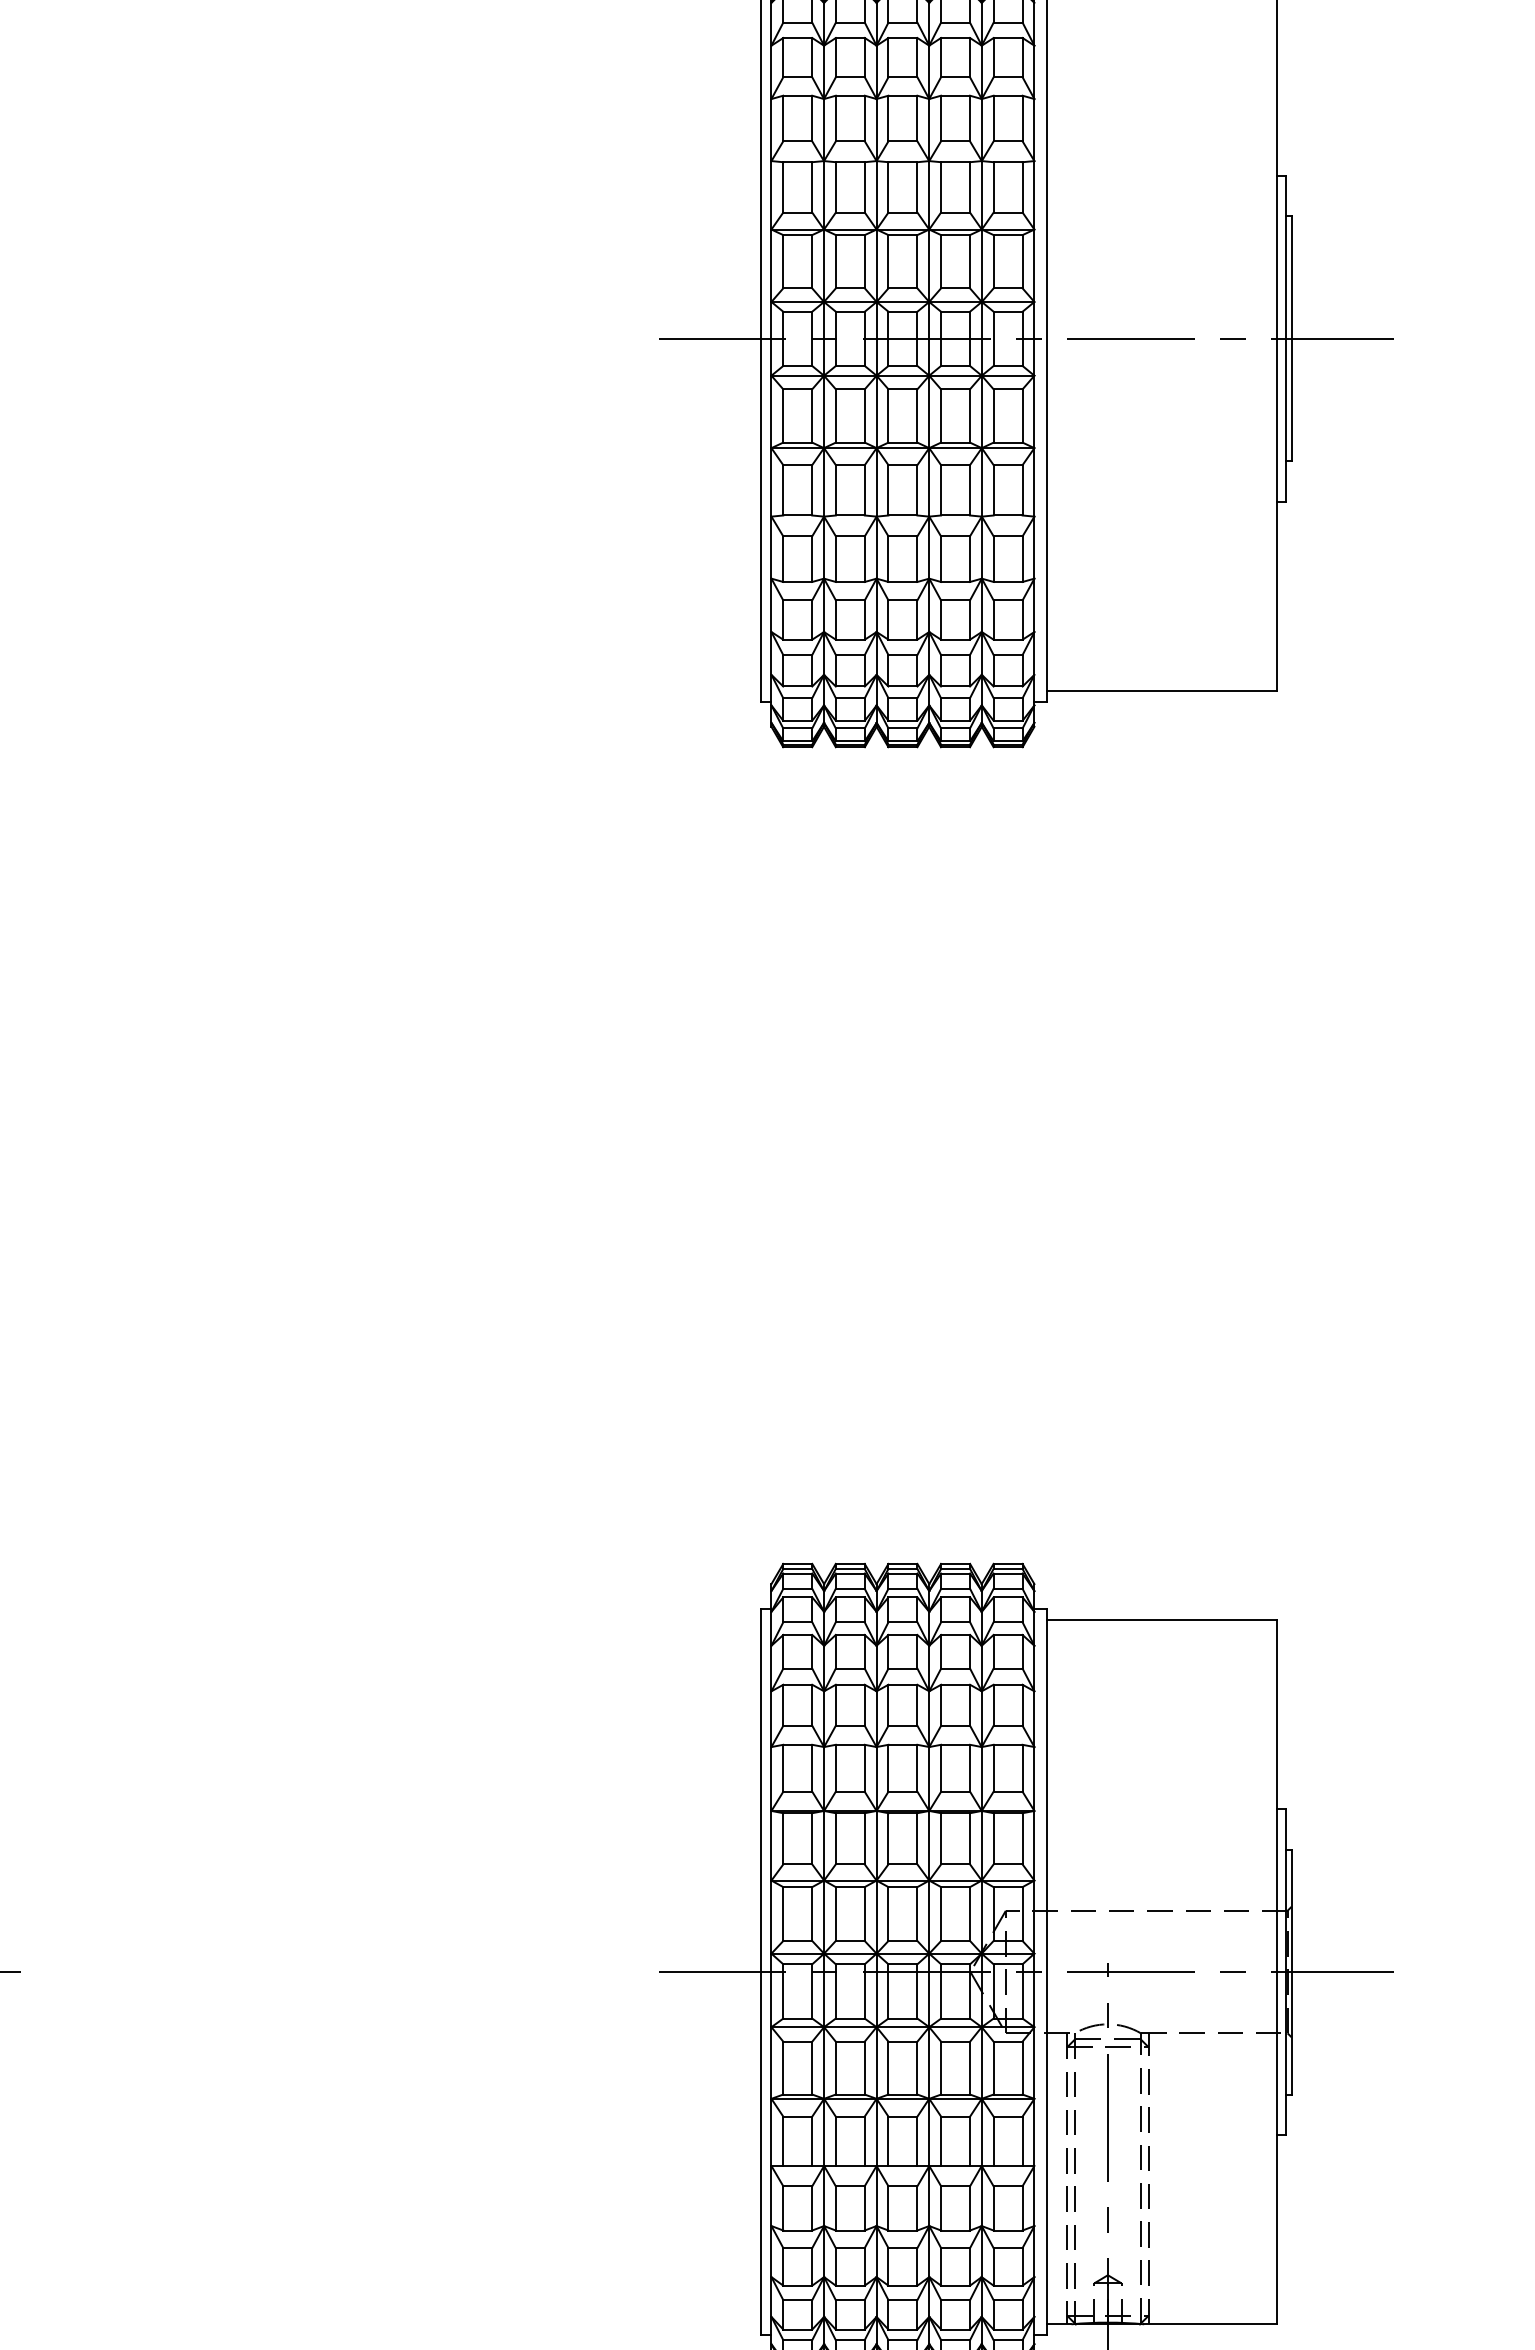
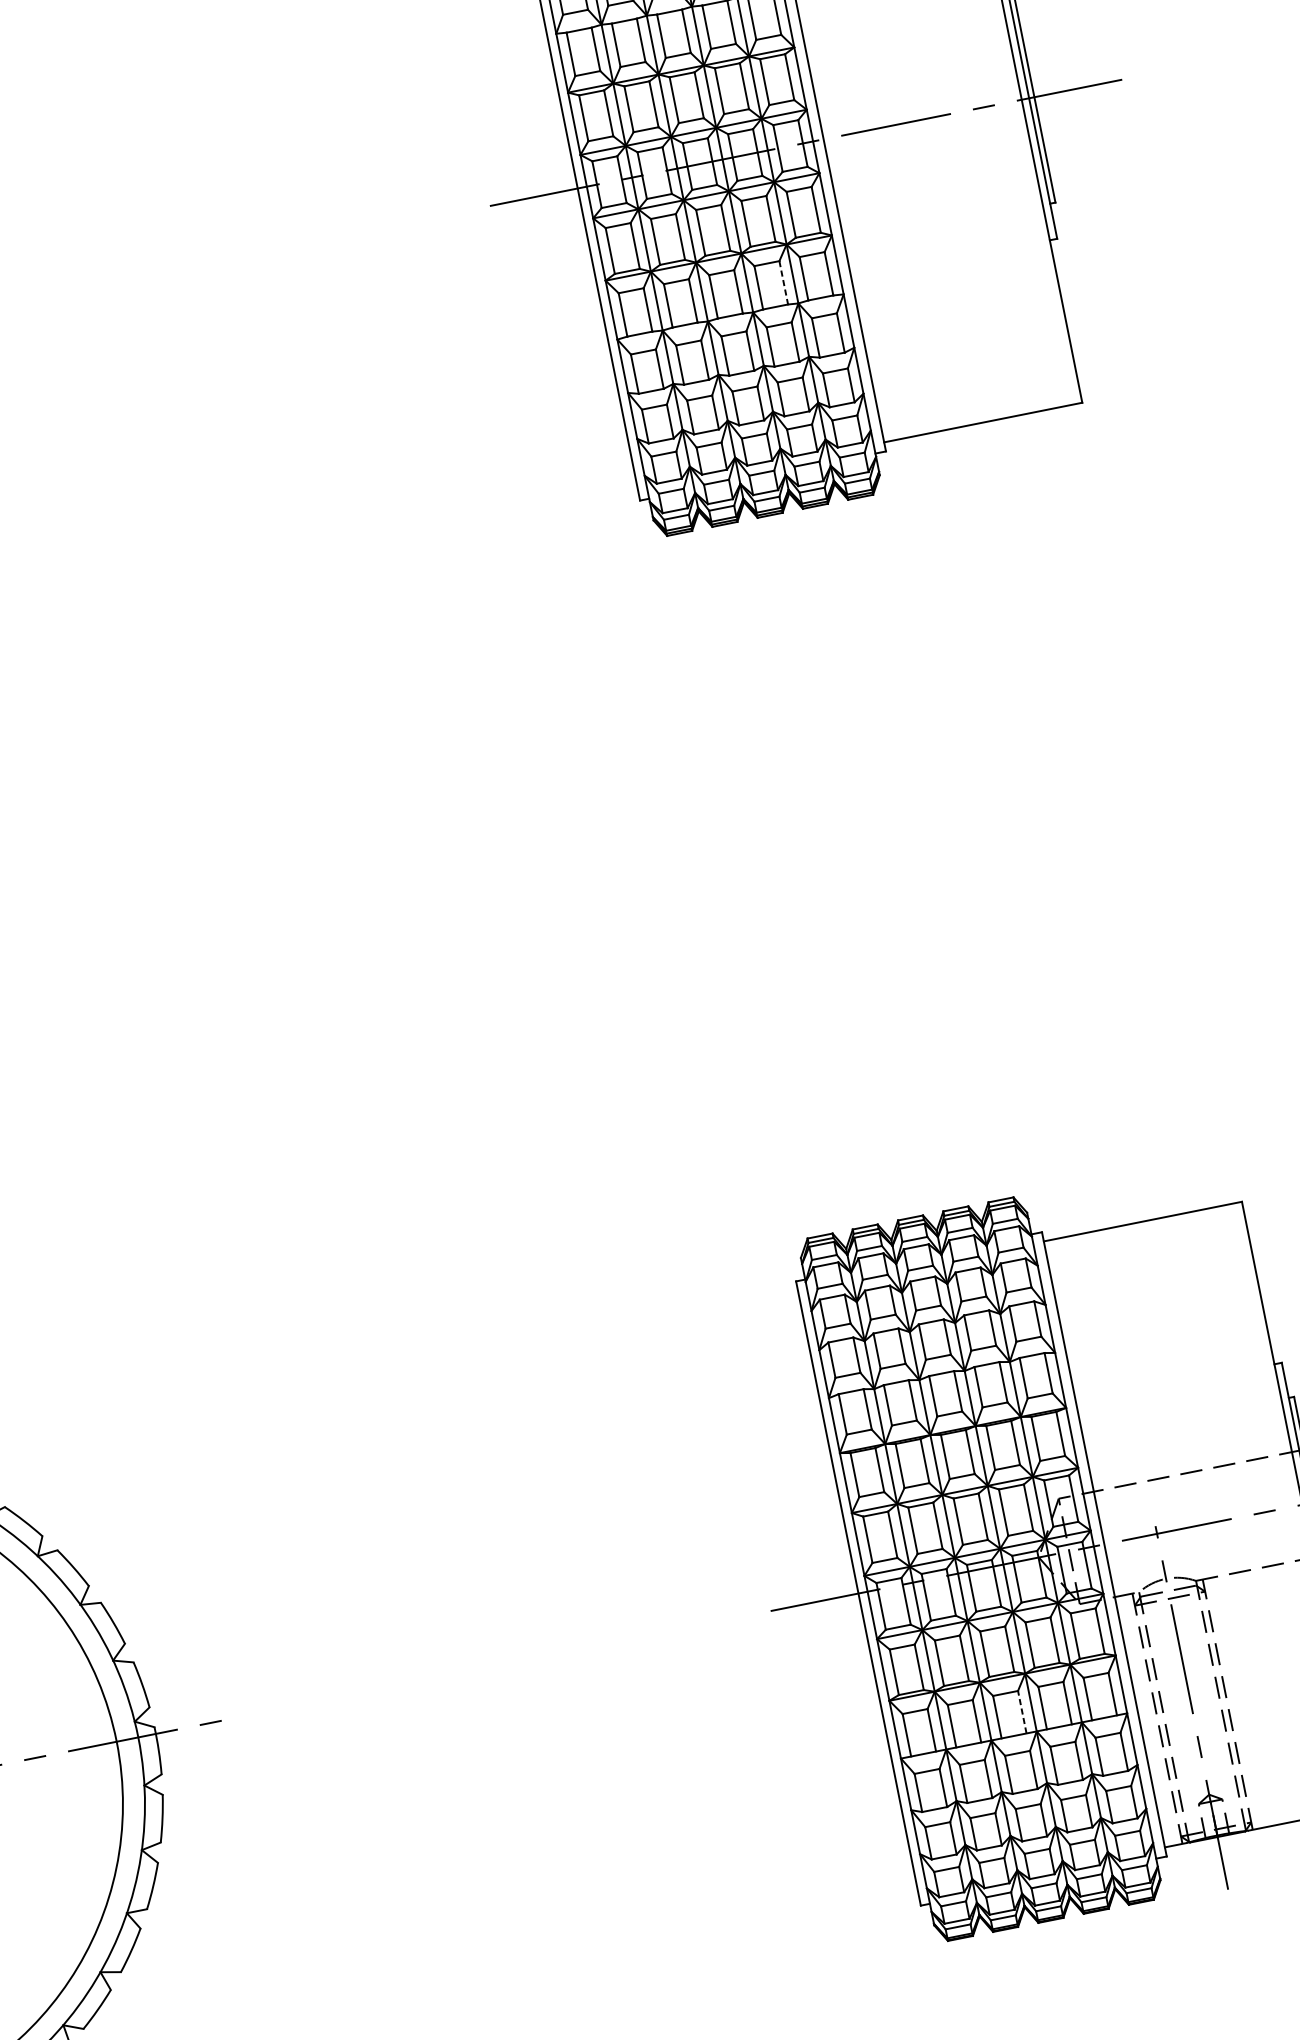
line: (970, 490) -> (784, 282), solid -> dashed
line: (917, 2141) -> (1022, 1712), solid -> dashed

